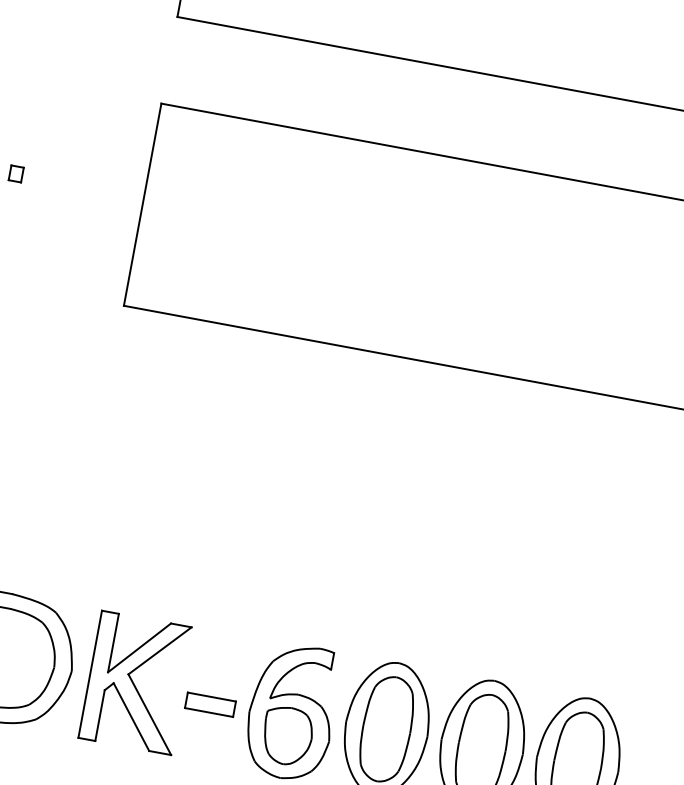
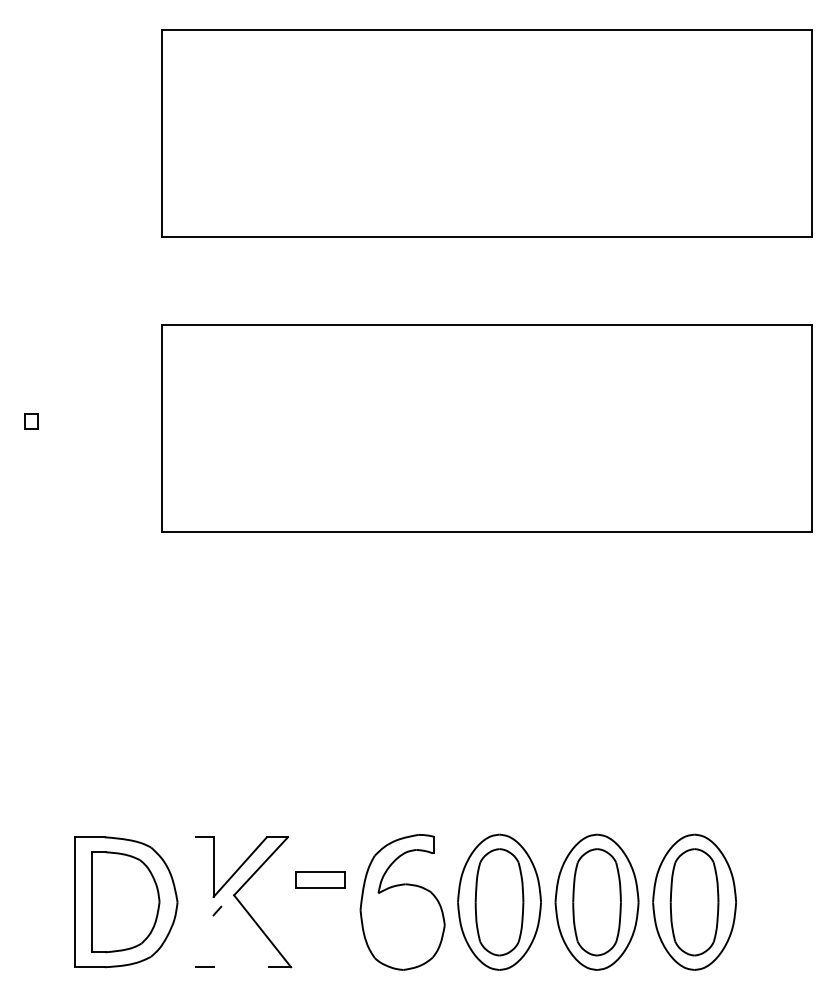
line: (90, 674) -> (196, 902), removed
part: (210, 703) -> (320, 879), moved
line: (99, 715) -> (213, 941), removed
line: (131, 716) -> (244, 936), removed
part: (287, 735) -> (402, 926), removed

